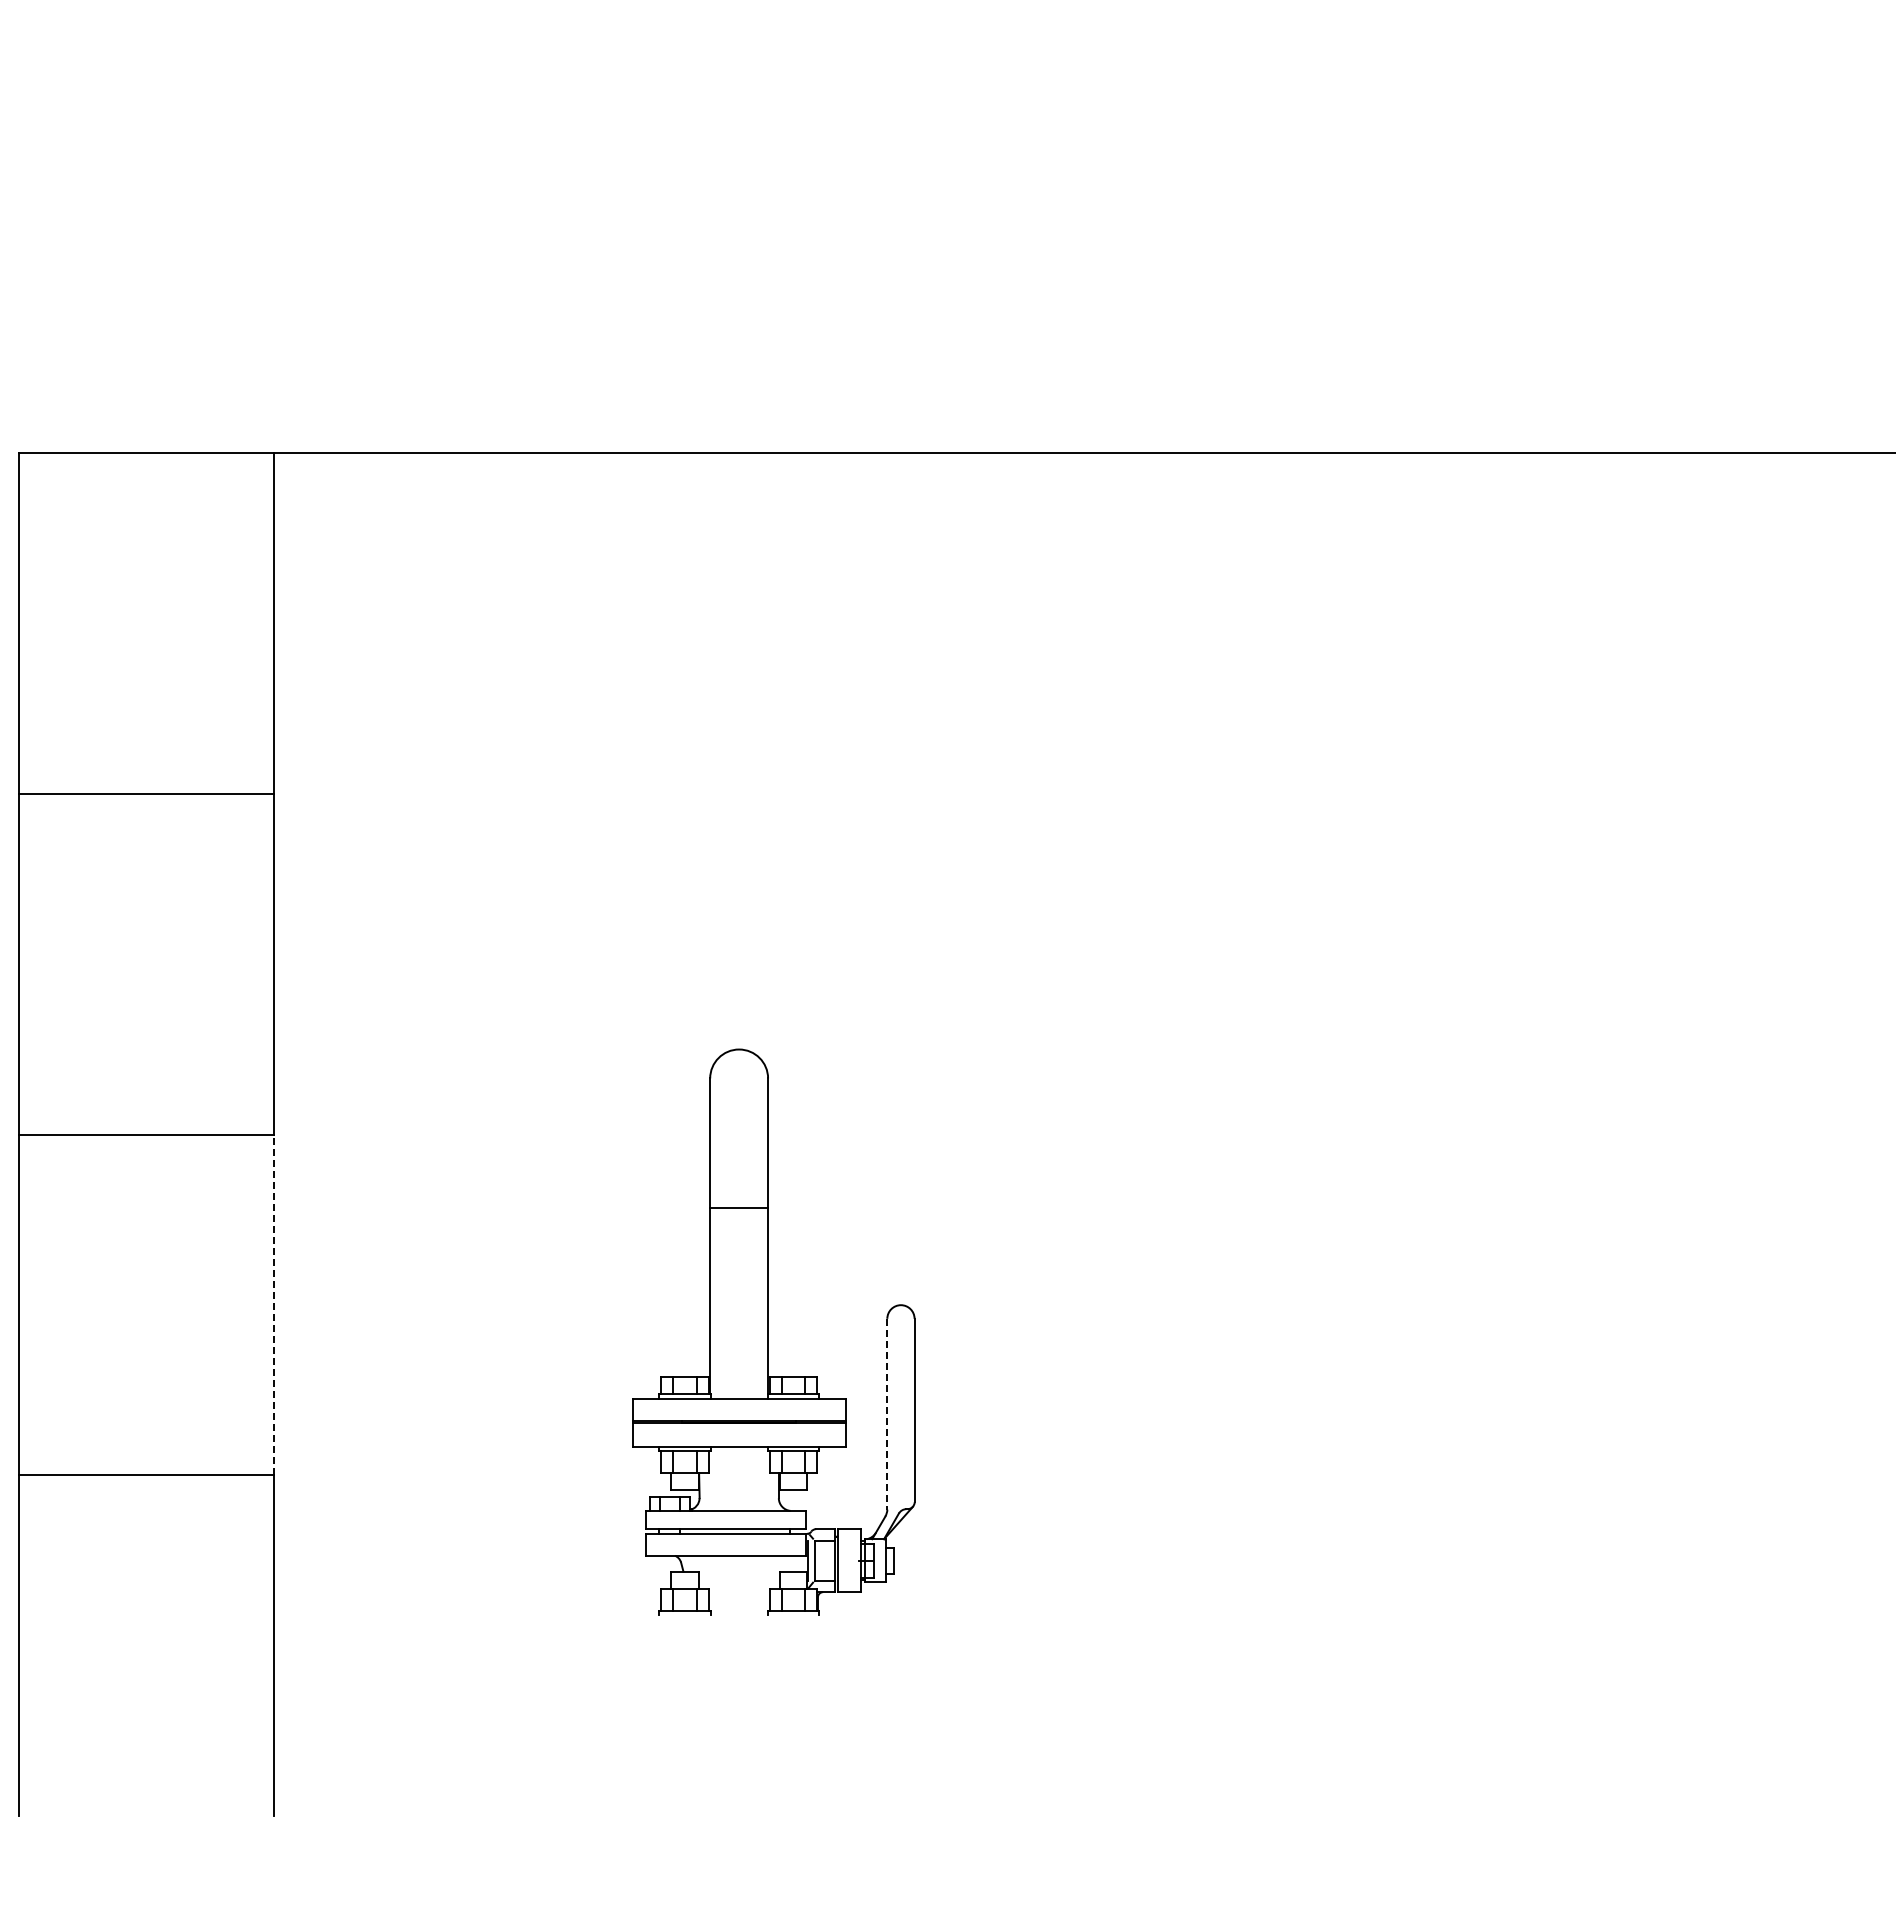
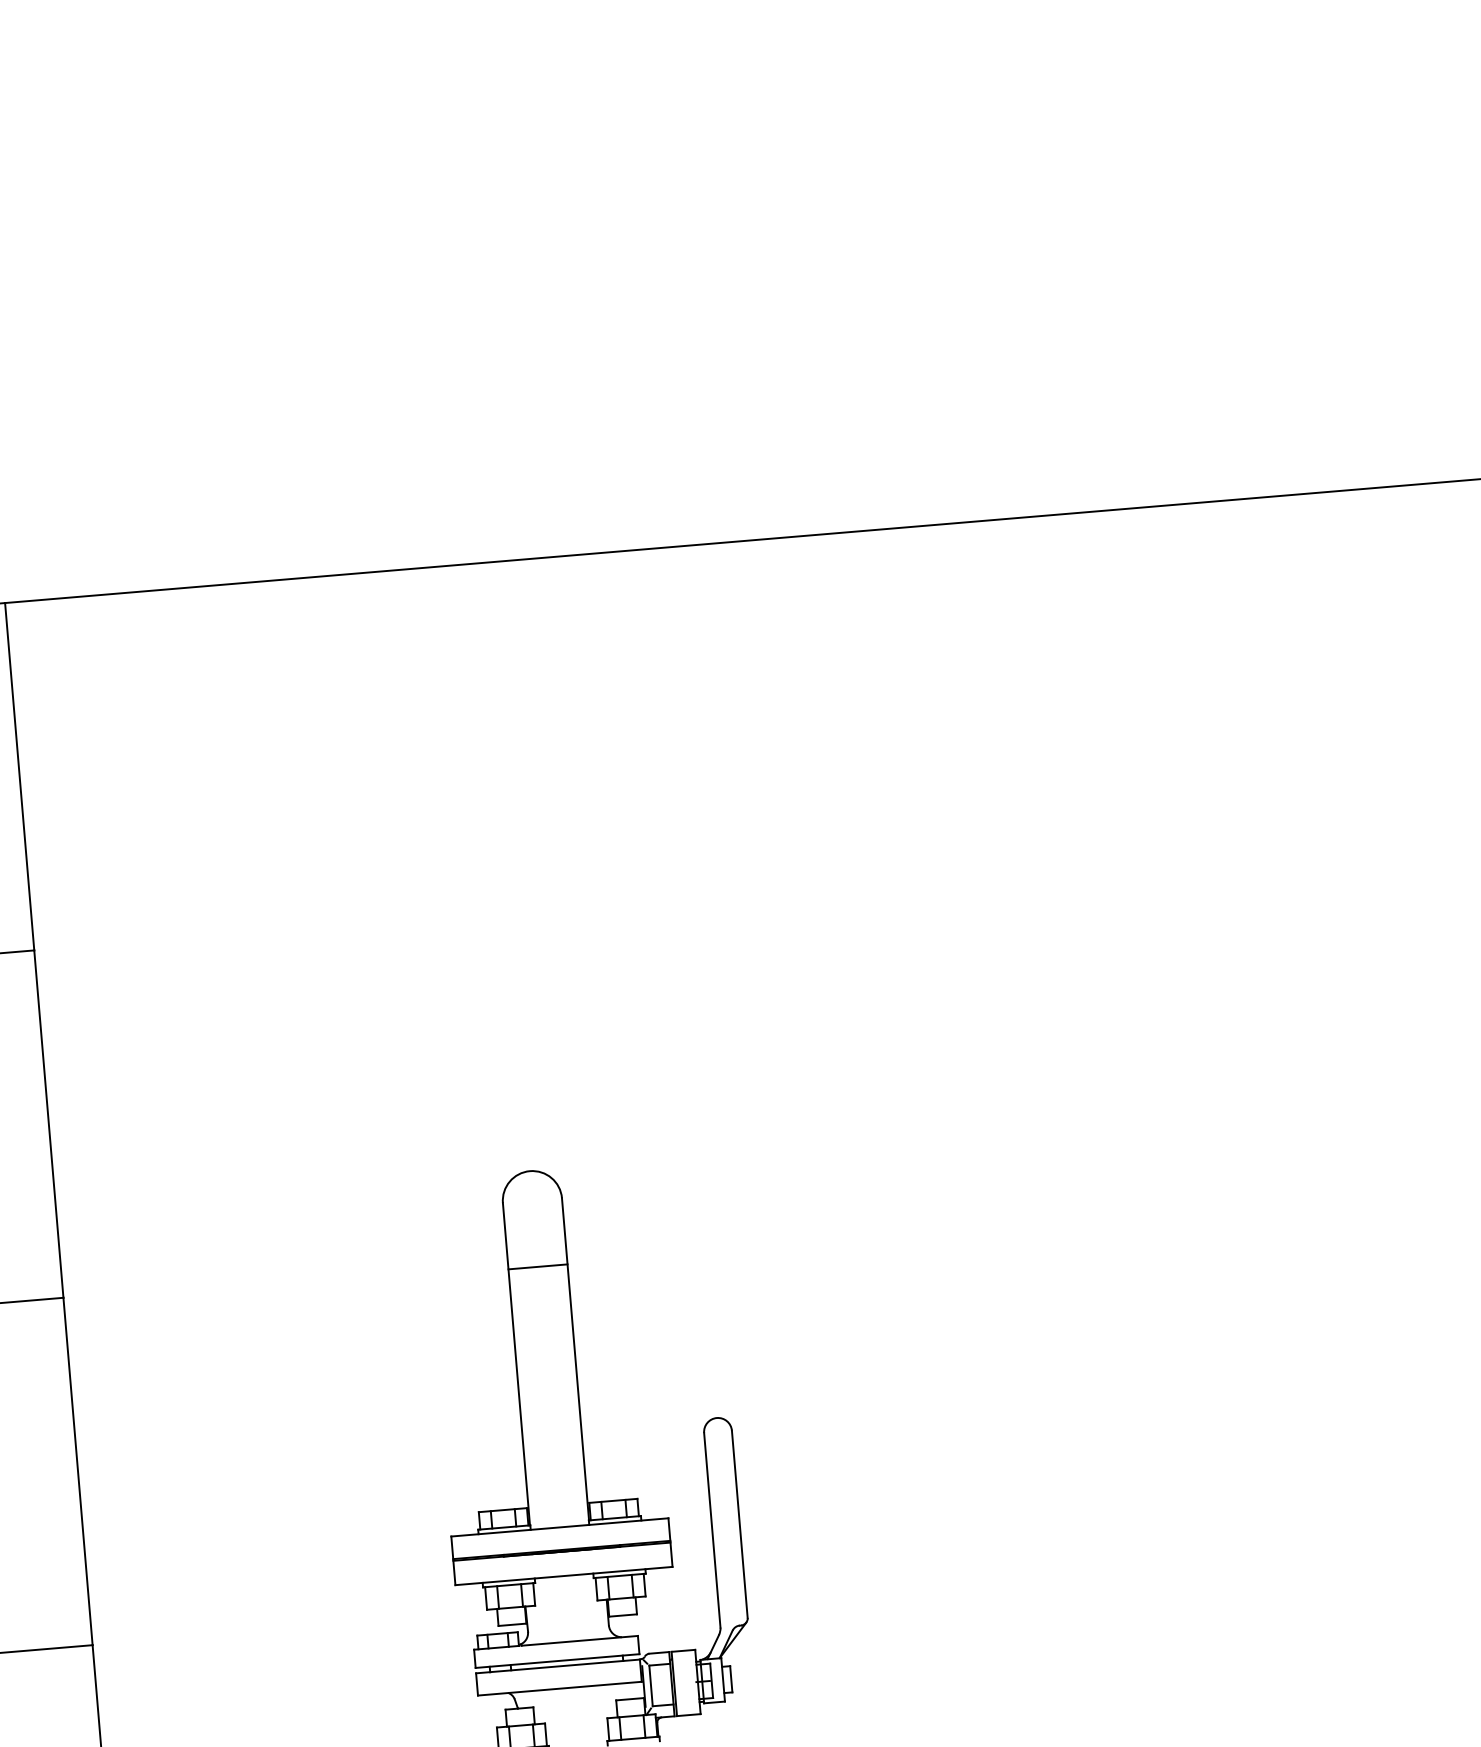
line: (739, 1208) -> (538, 1266), moved
line: (274, 1304) -> (78, 1470), dashed -> solid
line: (887, 1414) -> (712, 1530), dashed -> solid

